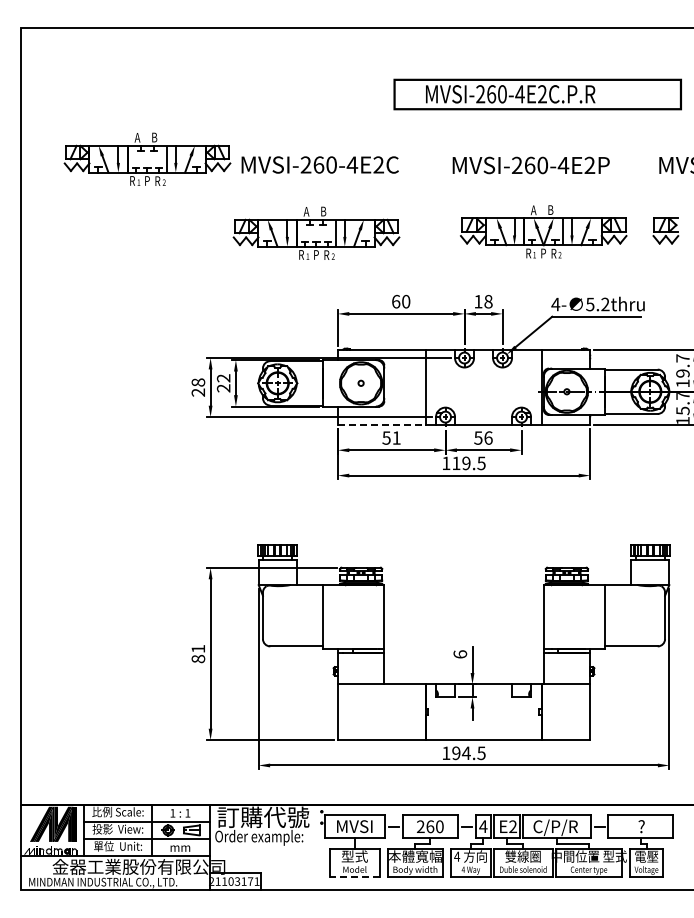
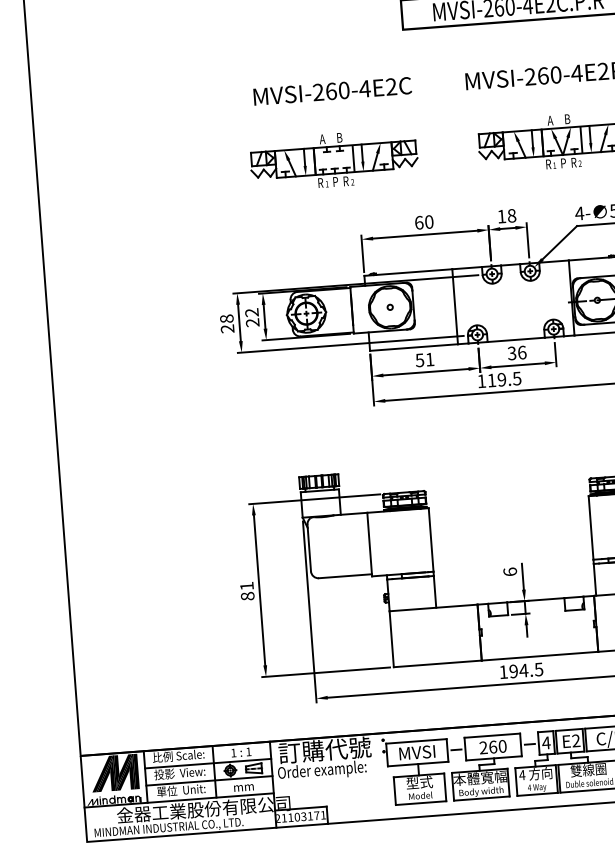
part: (147, 158) -> (158, 97), removed
line: (381, 424) -> (413, 347), dashed -> solid
text: (478, 437) -> (512, 352), 56 -> 36
line: (354, 876) -> (420, 802), dashed -> solid

